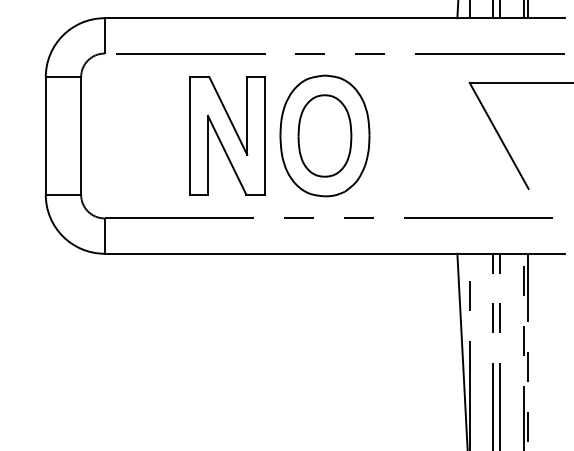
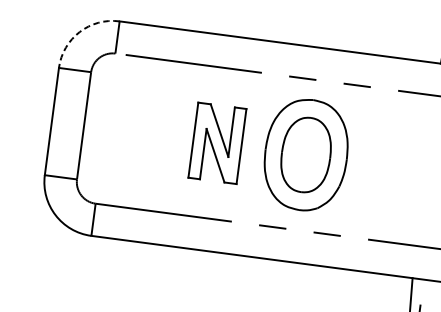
arc: (63, 35) -> (80, 32), solid -> dashed
part: (227, 135) -> (217, 142), size x0.7

